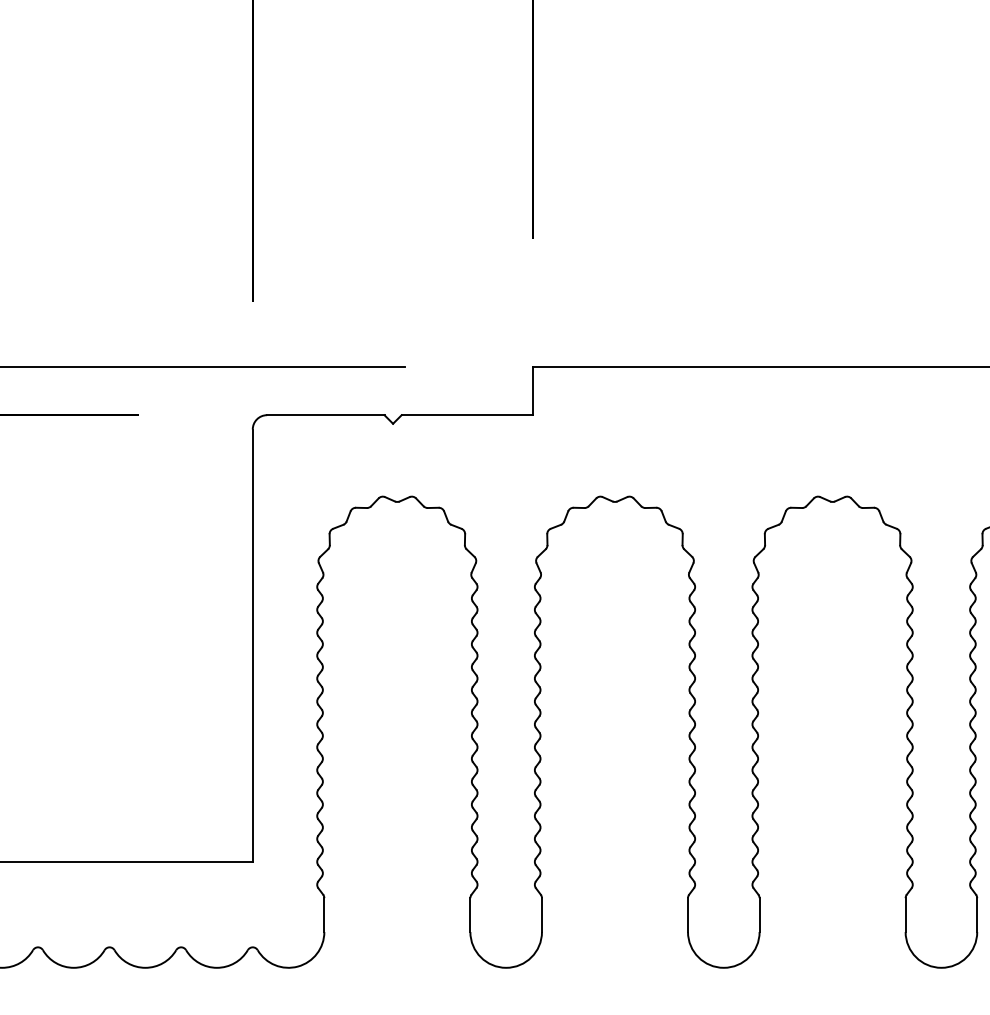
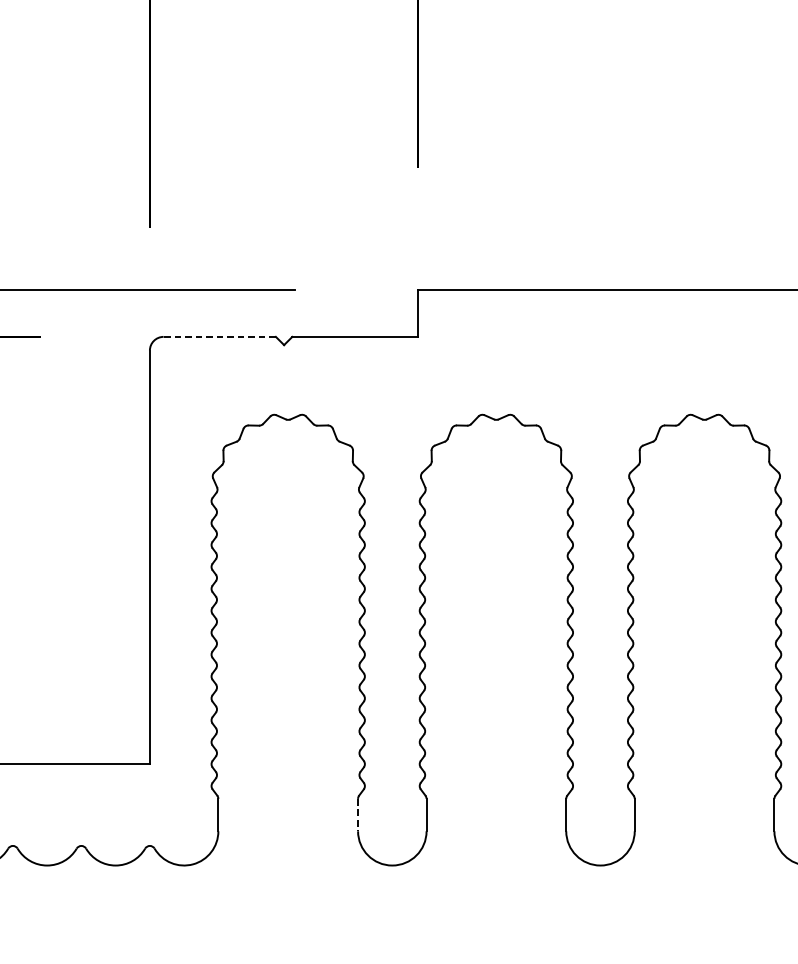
line: (325, 415) -> (219, 337), solid -> dashed
line: (470, 915) -> (358, 815), solid -> dashed

